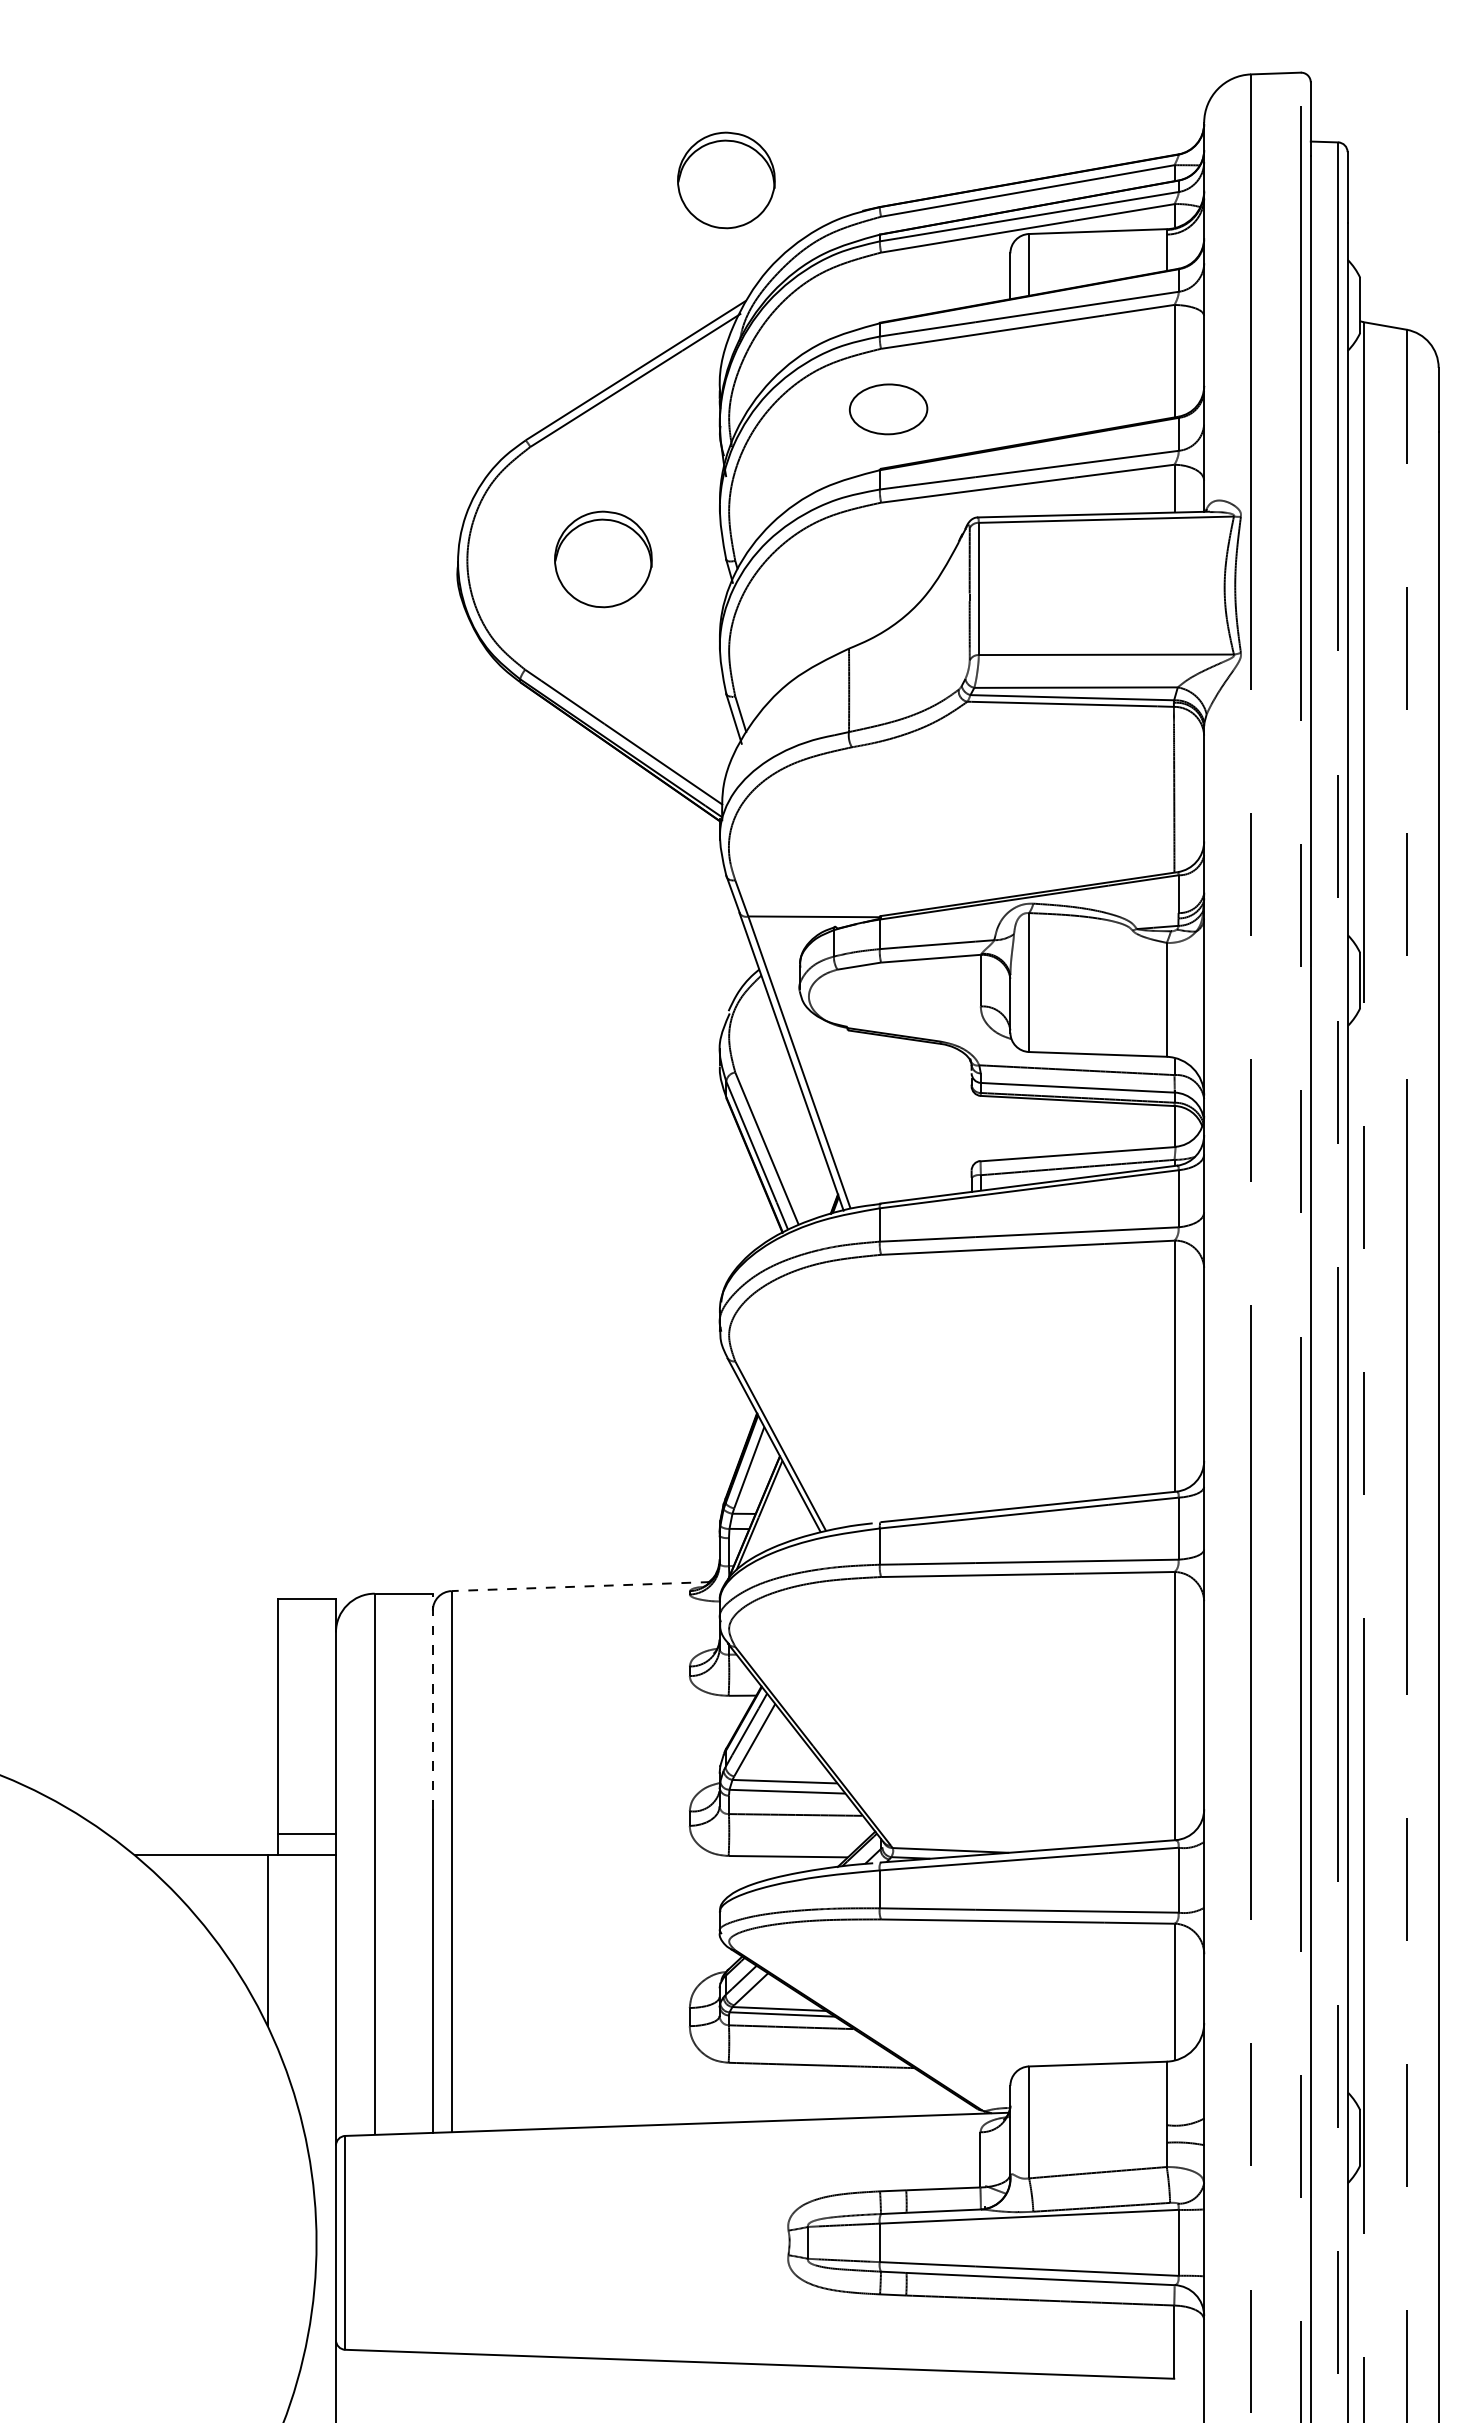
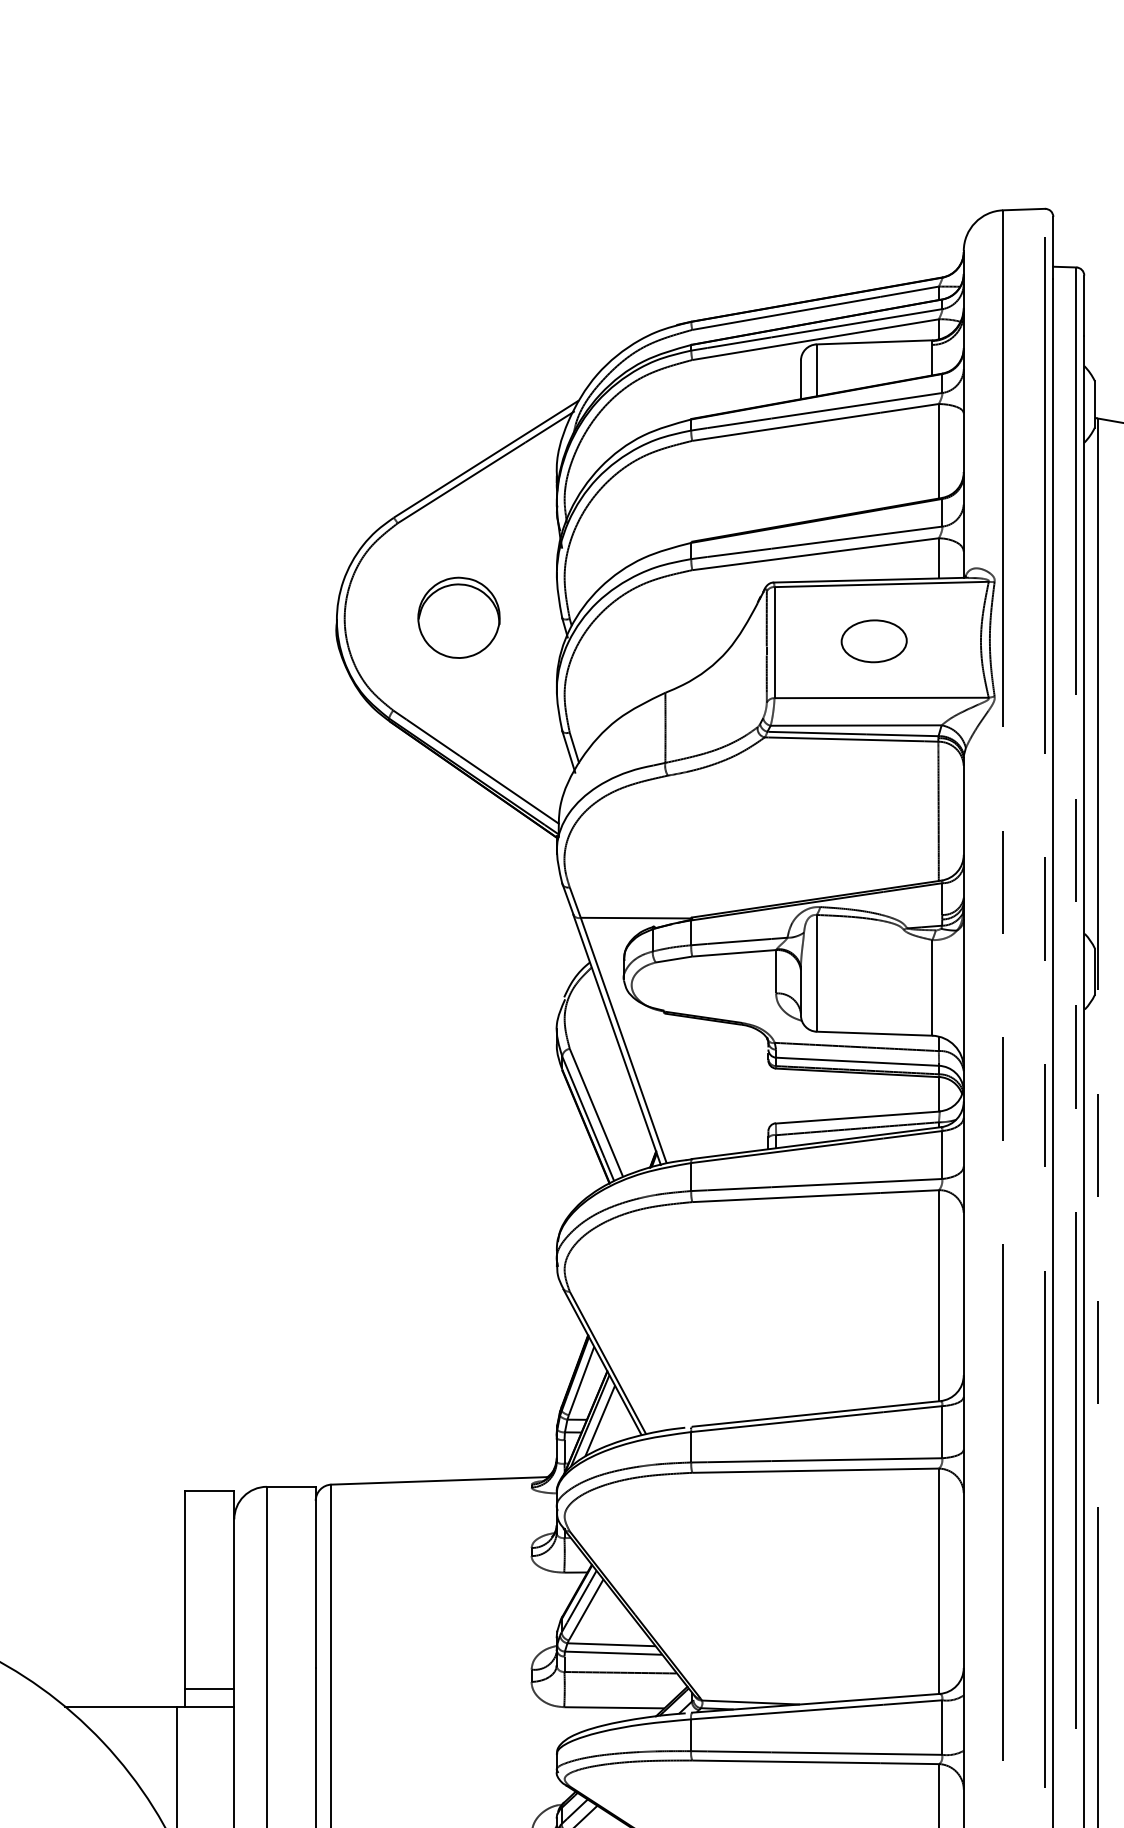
part: (726, 180) -> (562, 299), removed
part: (888, 409) -> (874, 641), moved
line: (771, 1515) -> (600, 1421), added
line: (581, 1586) -> (440, 1480), dashed -> solid
line: (432, 1701) -> (315, 1577), dashed -> solid

